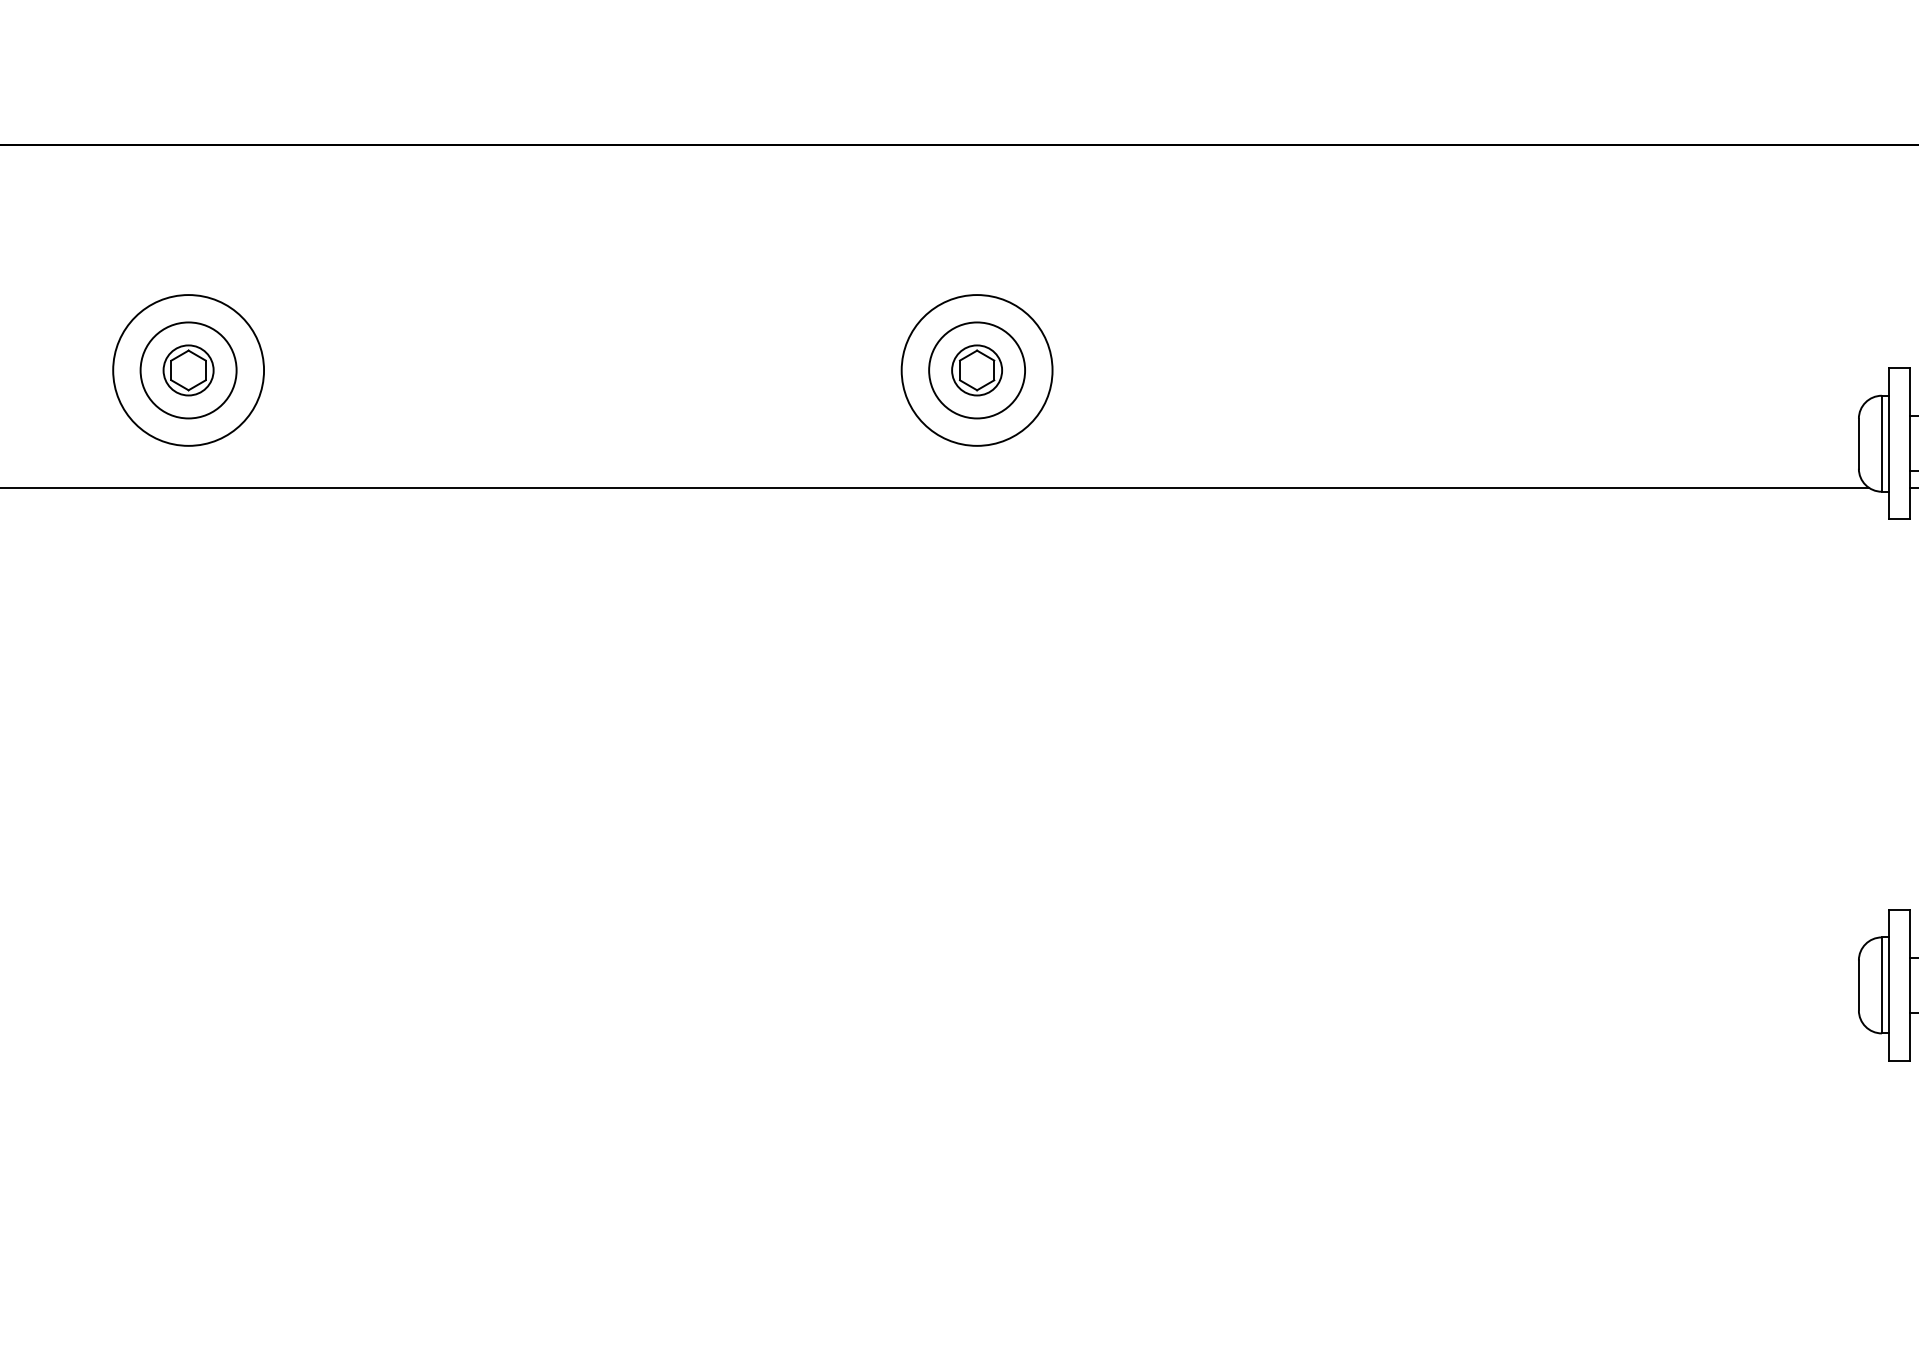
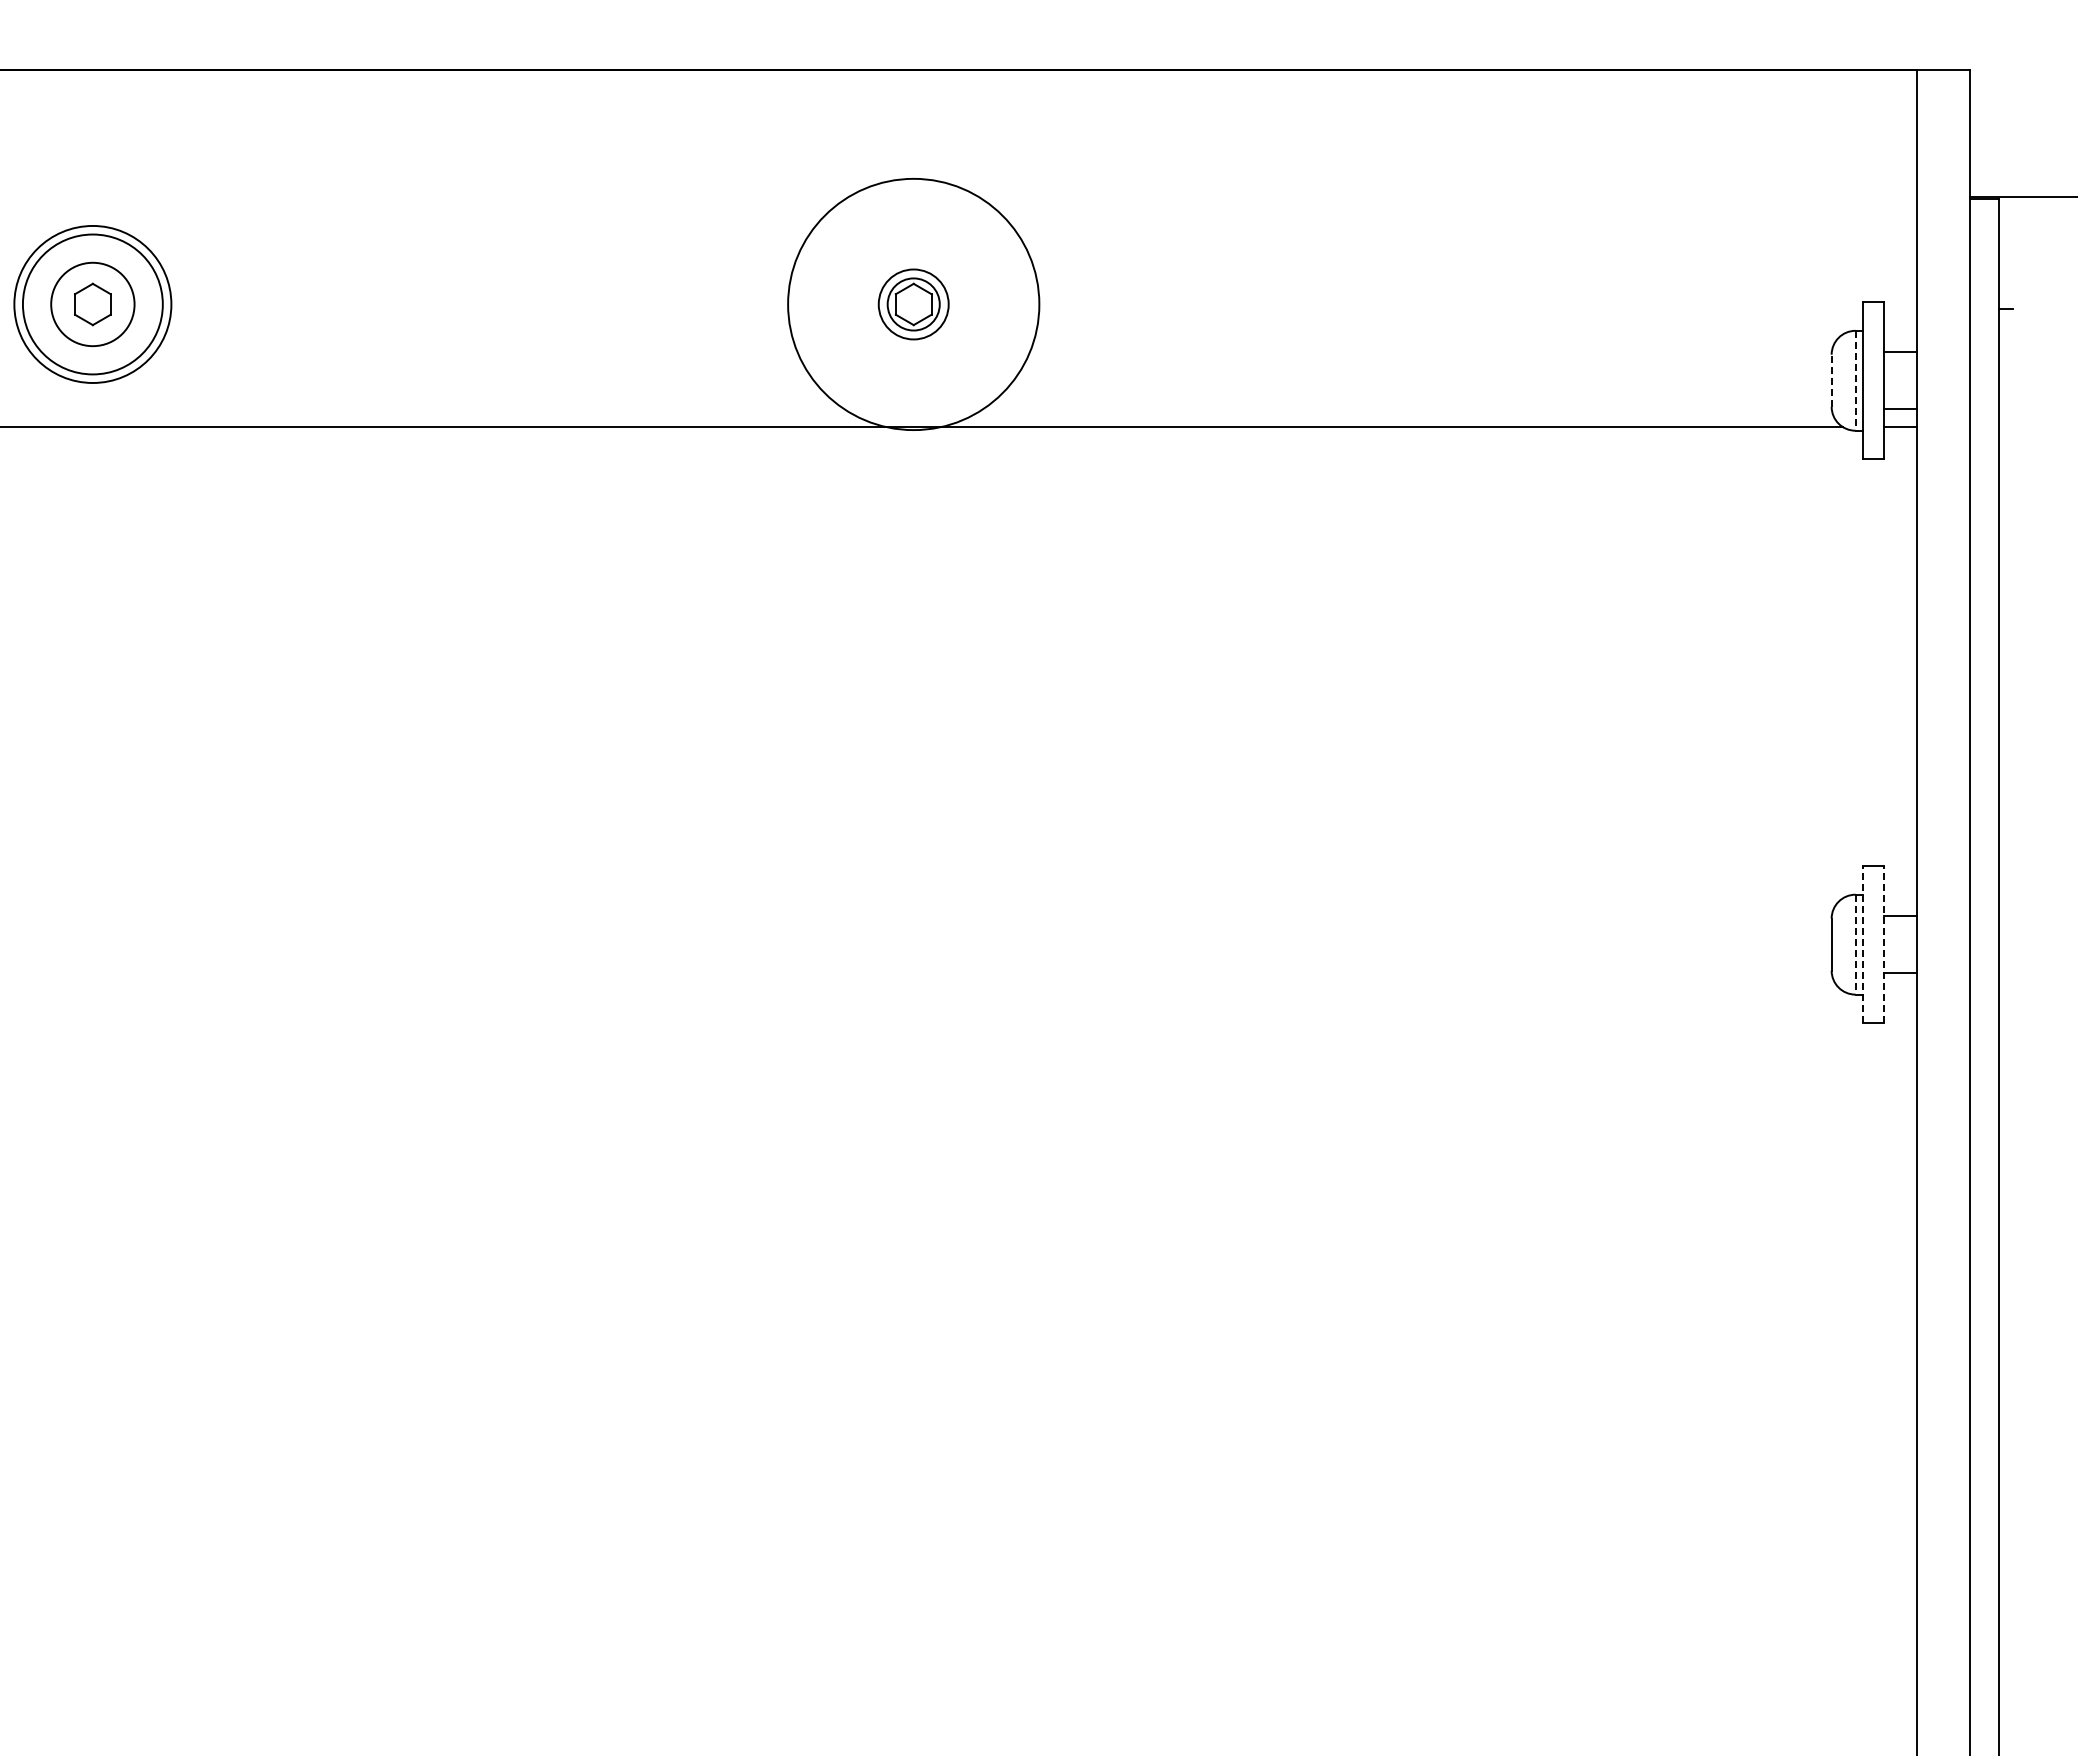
circle: (188, 370) -> (92, 304), size x1.4
circle: (188, 370) -> (92, 304), size x1.6
circle: (976, 370) -> (913, 304), size x0.7
circle: (976, 370) -> (913, 304), size x1.6
line: (1858, 443) -> (1831, 380), solid -> dashed
line: (1881, 444) -> (1855, 381), solid -> dashed
line: (1889, 985) -> (1863, 944), solid -> dashed
line: (1909, 985) -> (1884, 944), solid -> dashed
line: (1881, 986) -> (1855, 945), solid -> dashed

